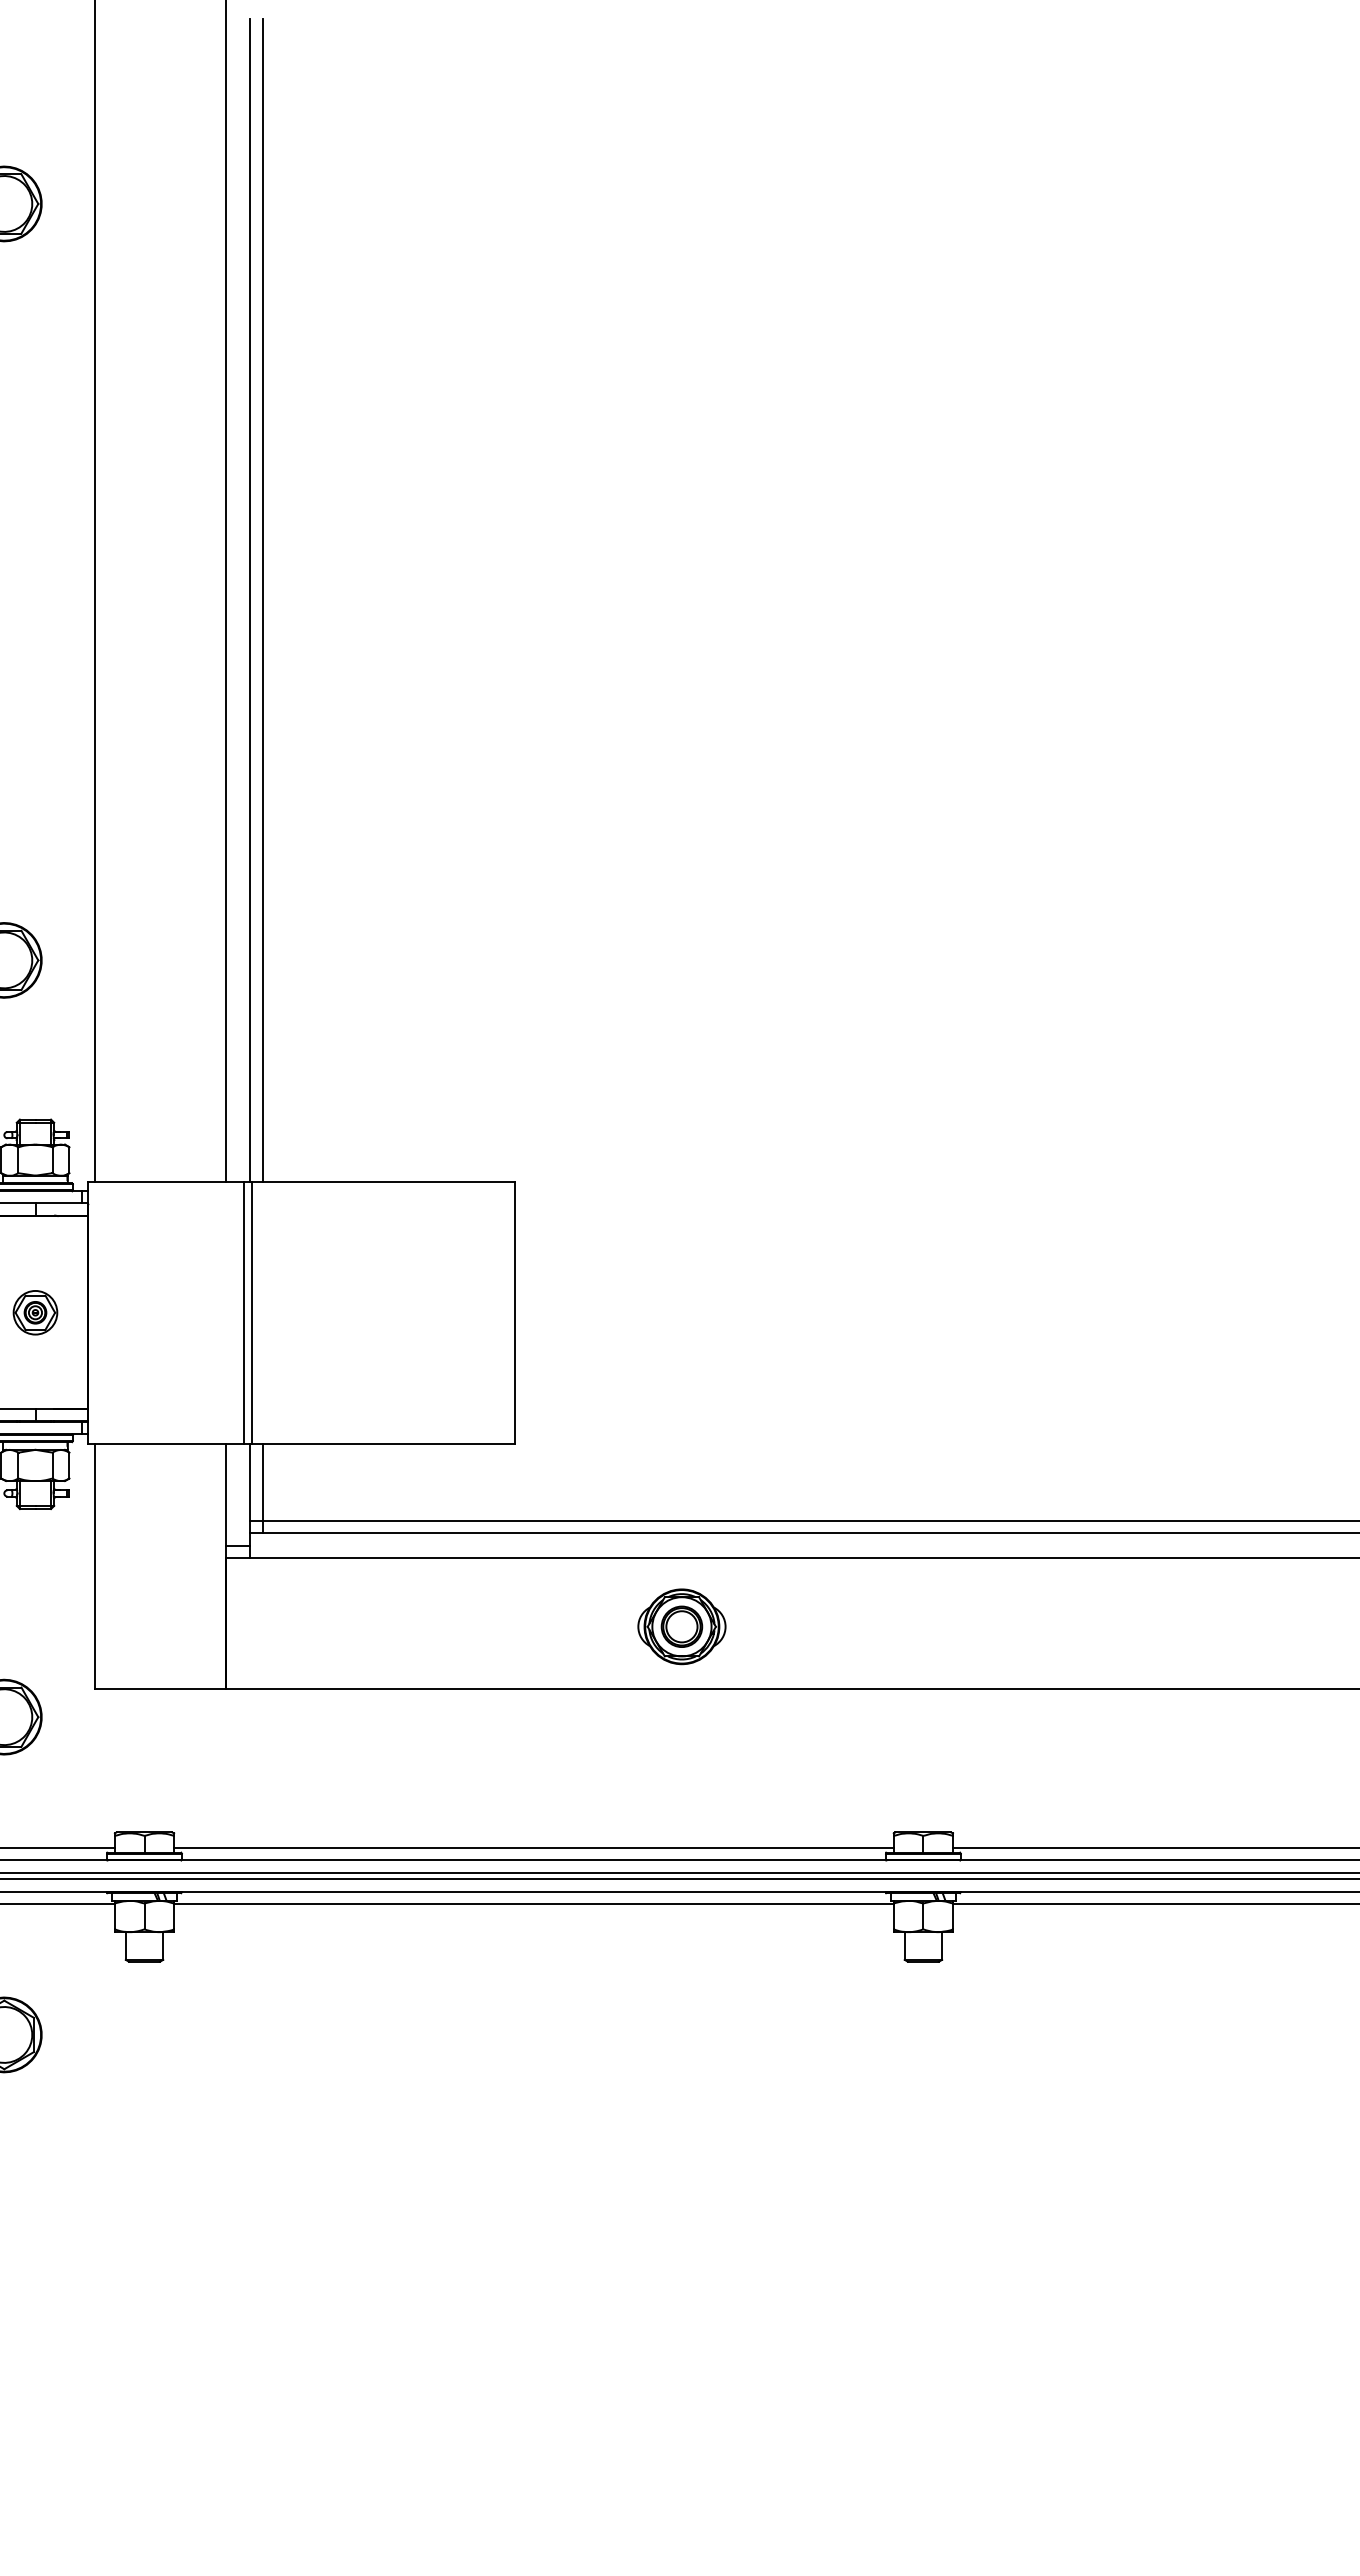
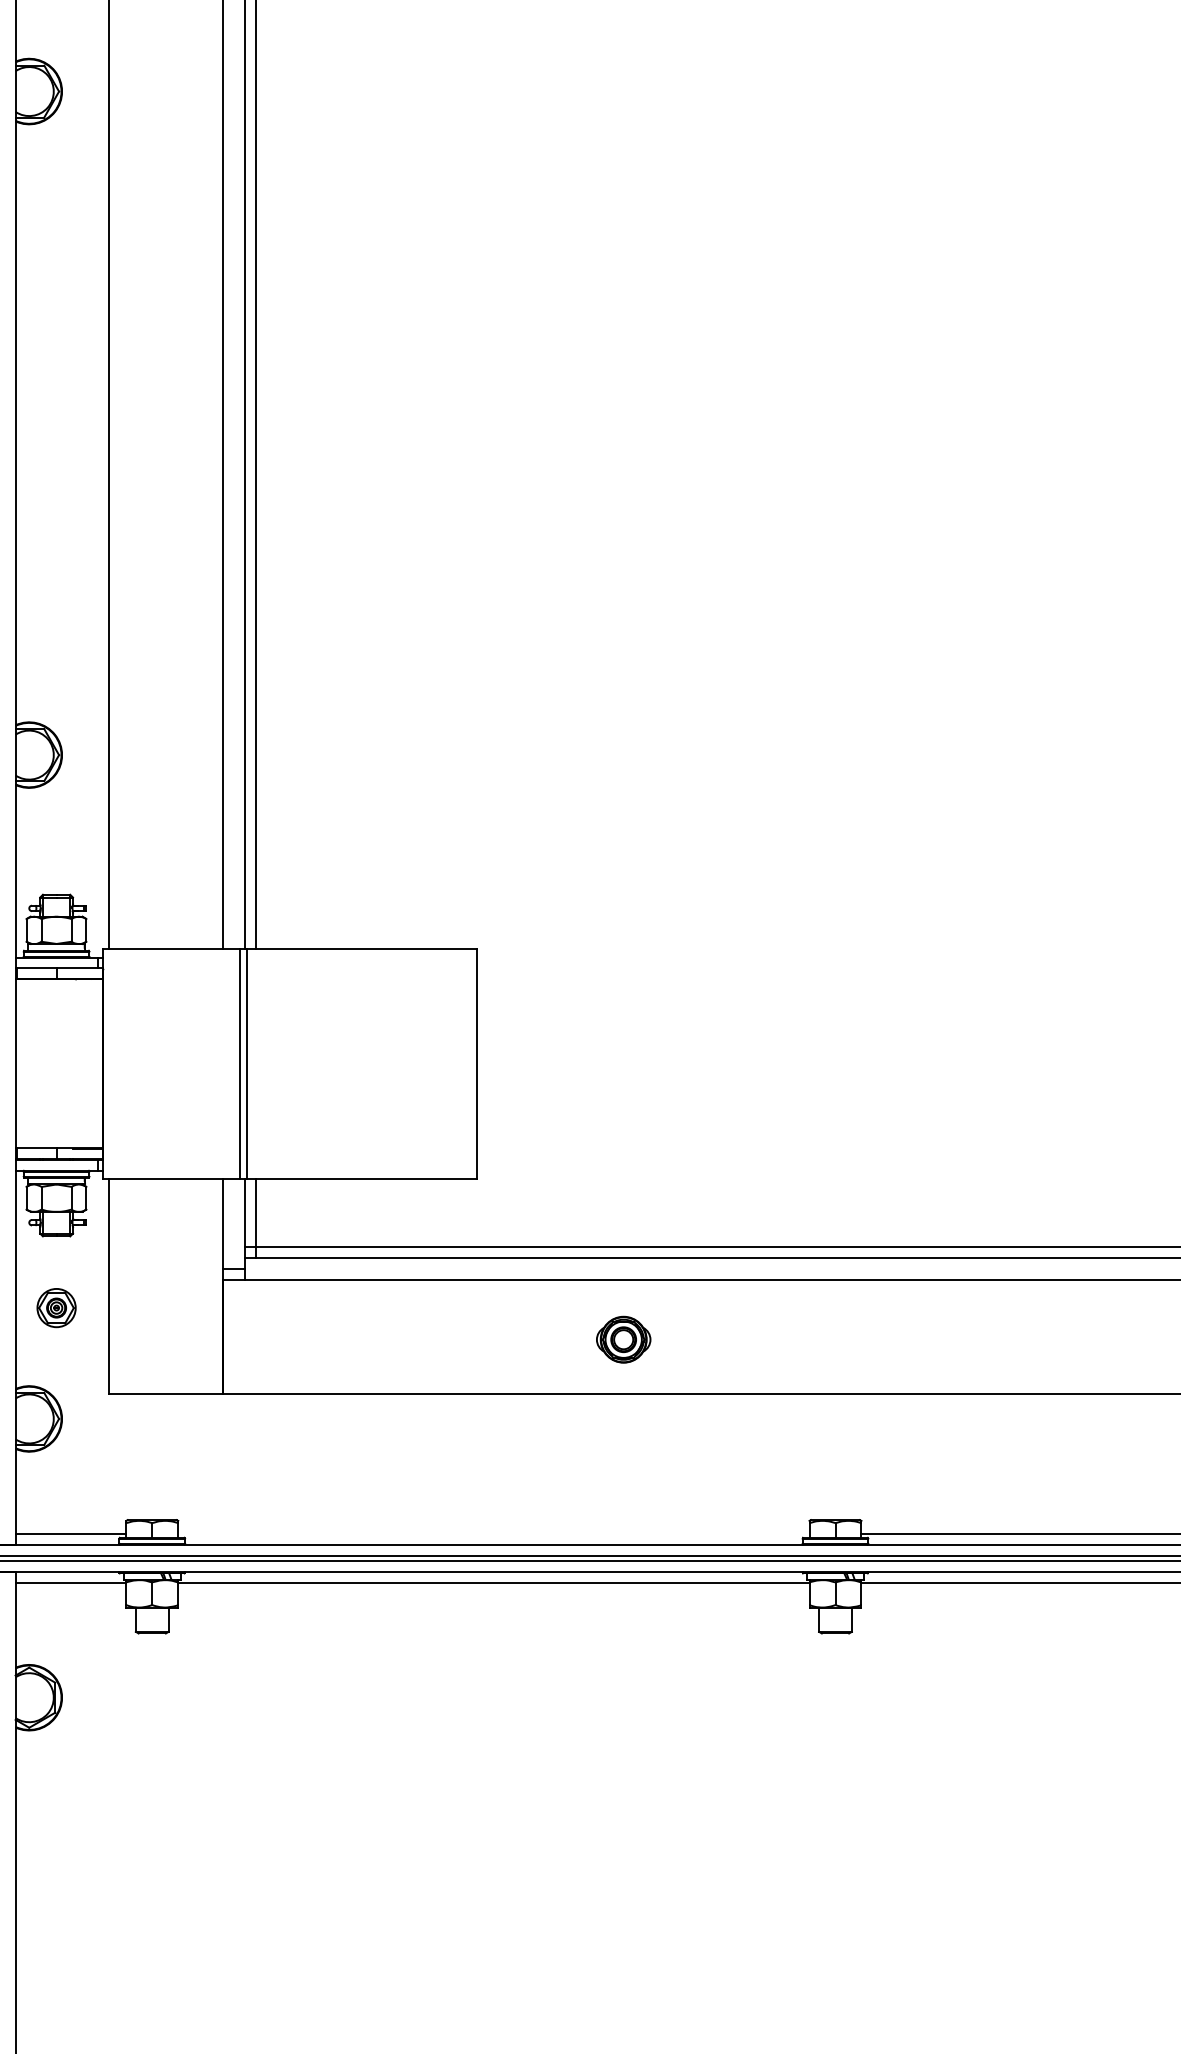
part: (35, 1312) -> (56, 1307), moved
part: (681, 1626) -> (623, 1339), size x0.7
line: (533, 1848) -> (493, 1534), removed

